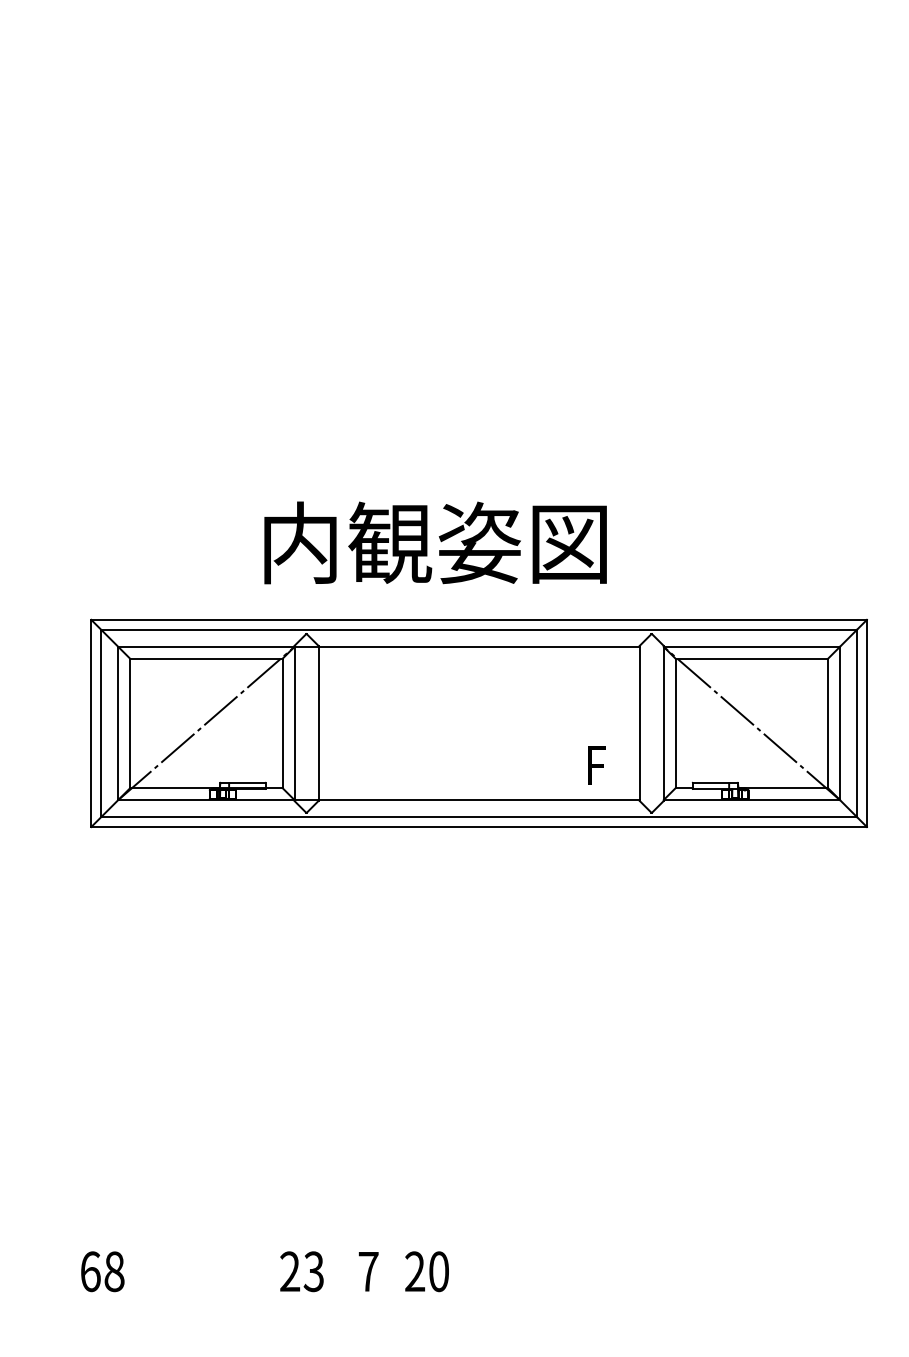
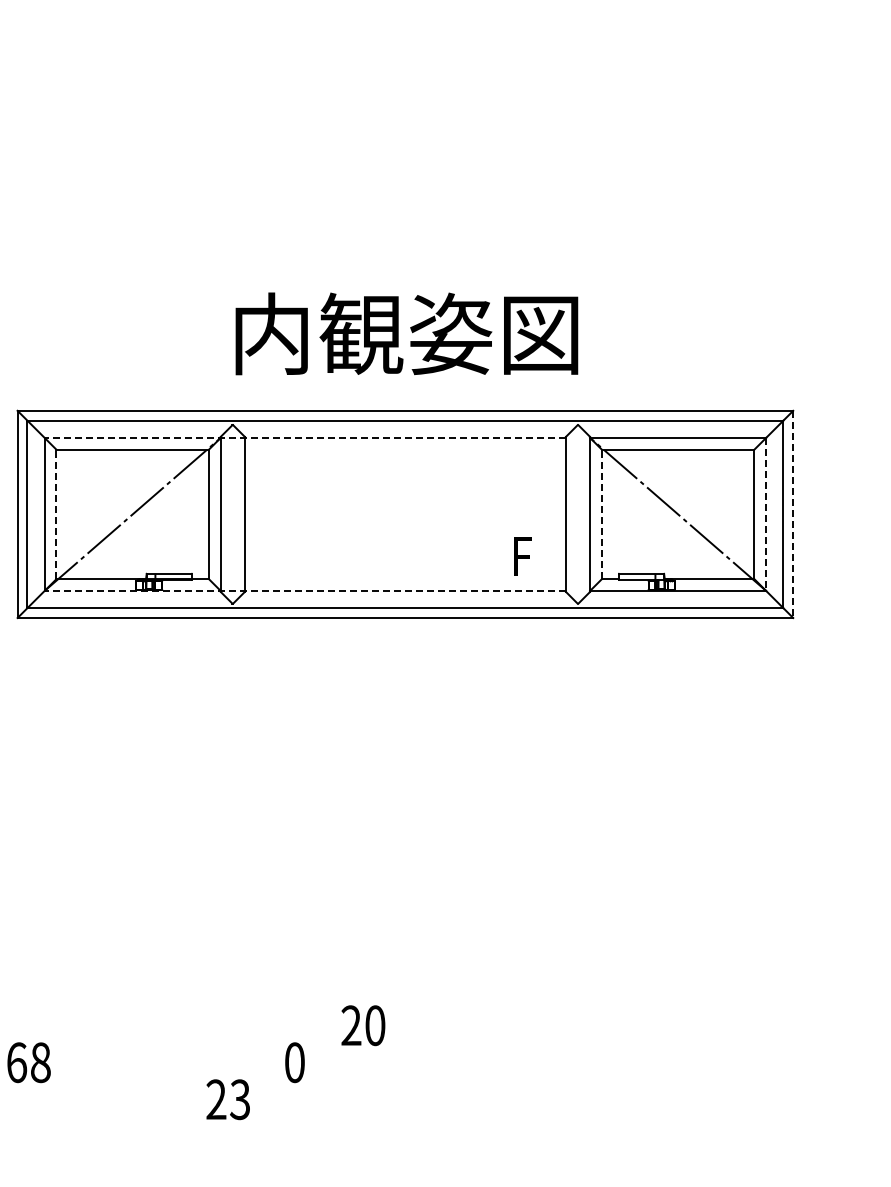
text: (435, 542) -> (406, 333), moved
line: (379, 646) -> (305, 437), solid -> dashed
line: (130, 723) -> (56, 514), solid -> dashed
line: (675, 723) -> (601, 514), solid -> dashed
line: (839, 723) -> (765, 514), solid -> dashed
line: (866, 723) -> (792, 514), solid -> dashed
line: (379, 800) -> (305, 591), solid -> dashed
text: (301, 1271) -> (227, 1099), moved
text: (368, 1271) -> (294, 1062), 7 -> 0
text: (426, 1271) -> (362, 1025), moved

